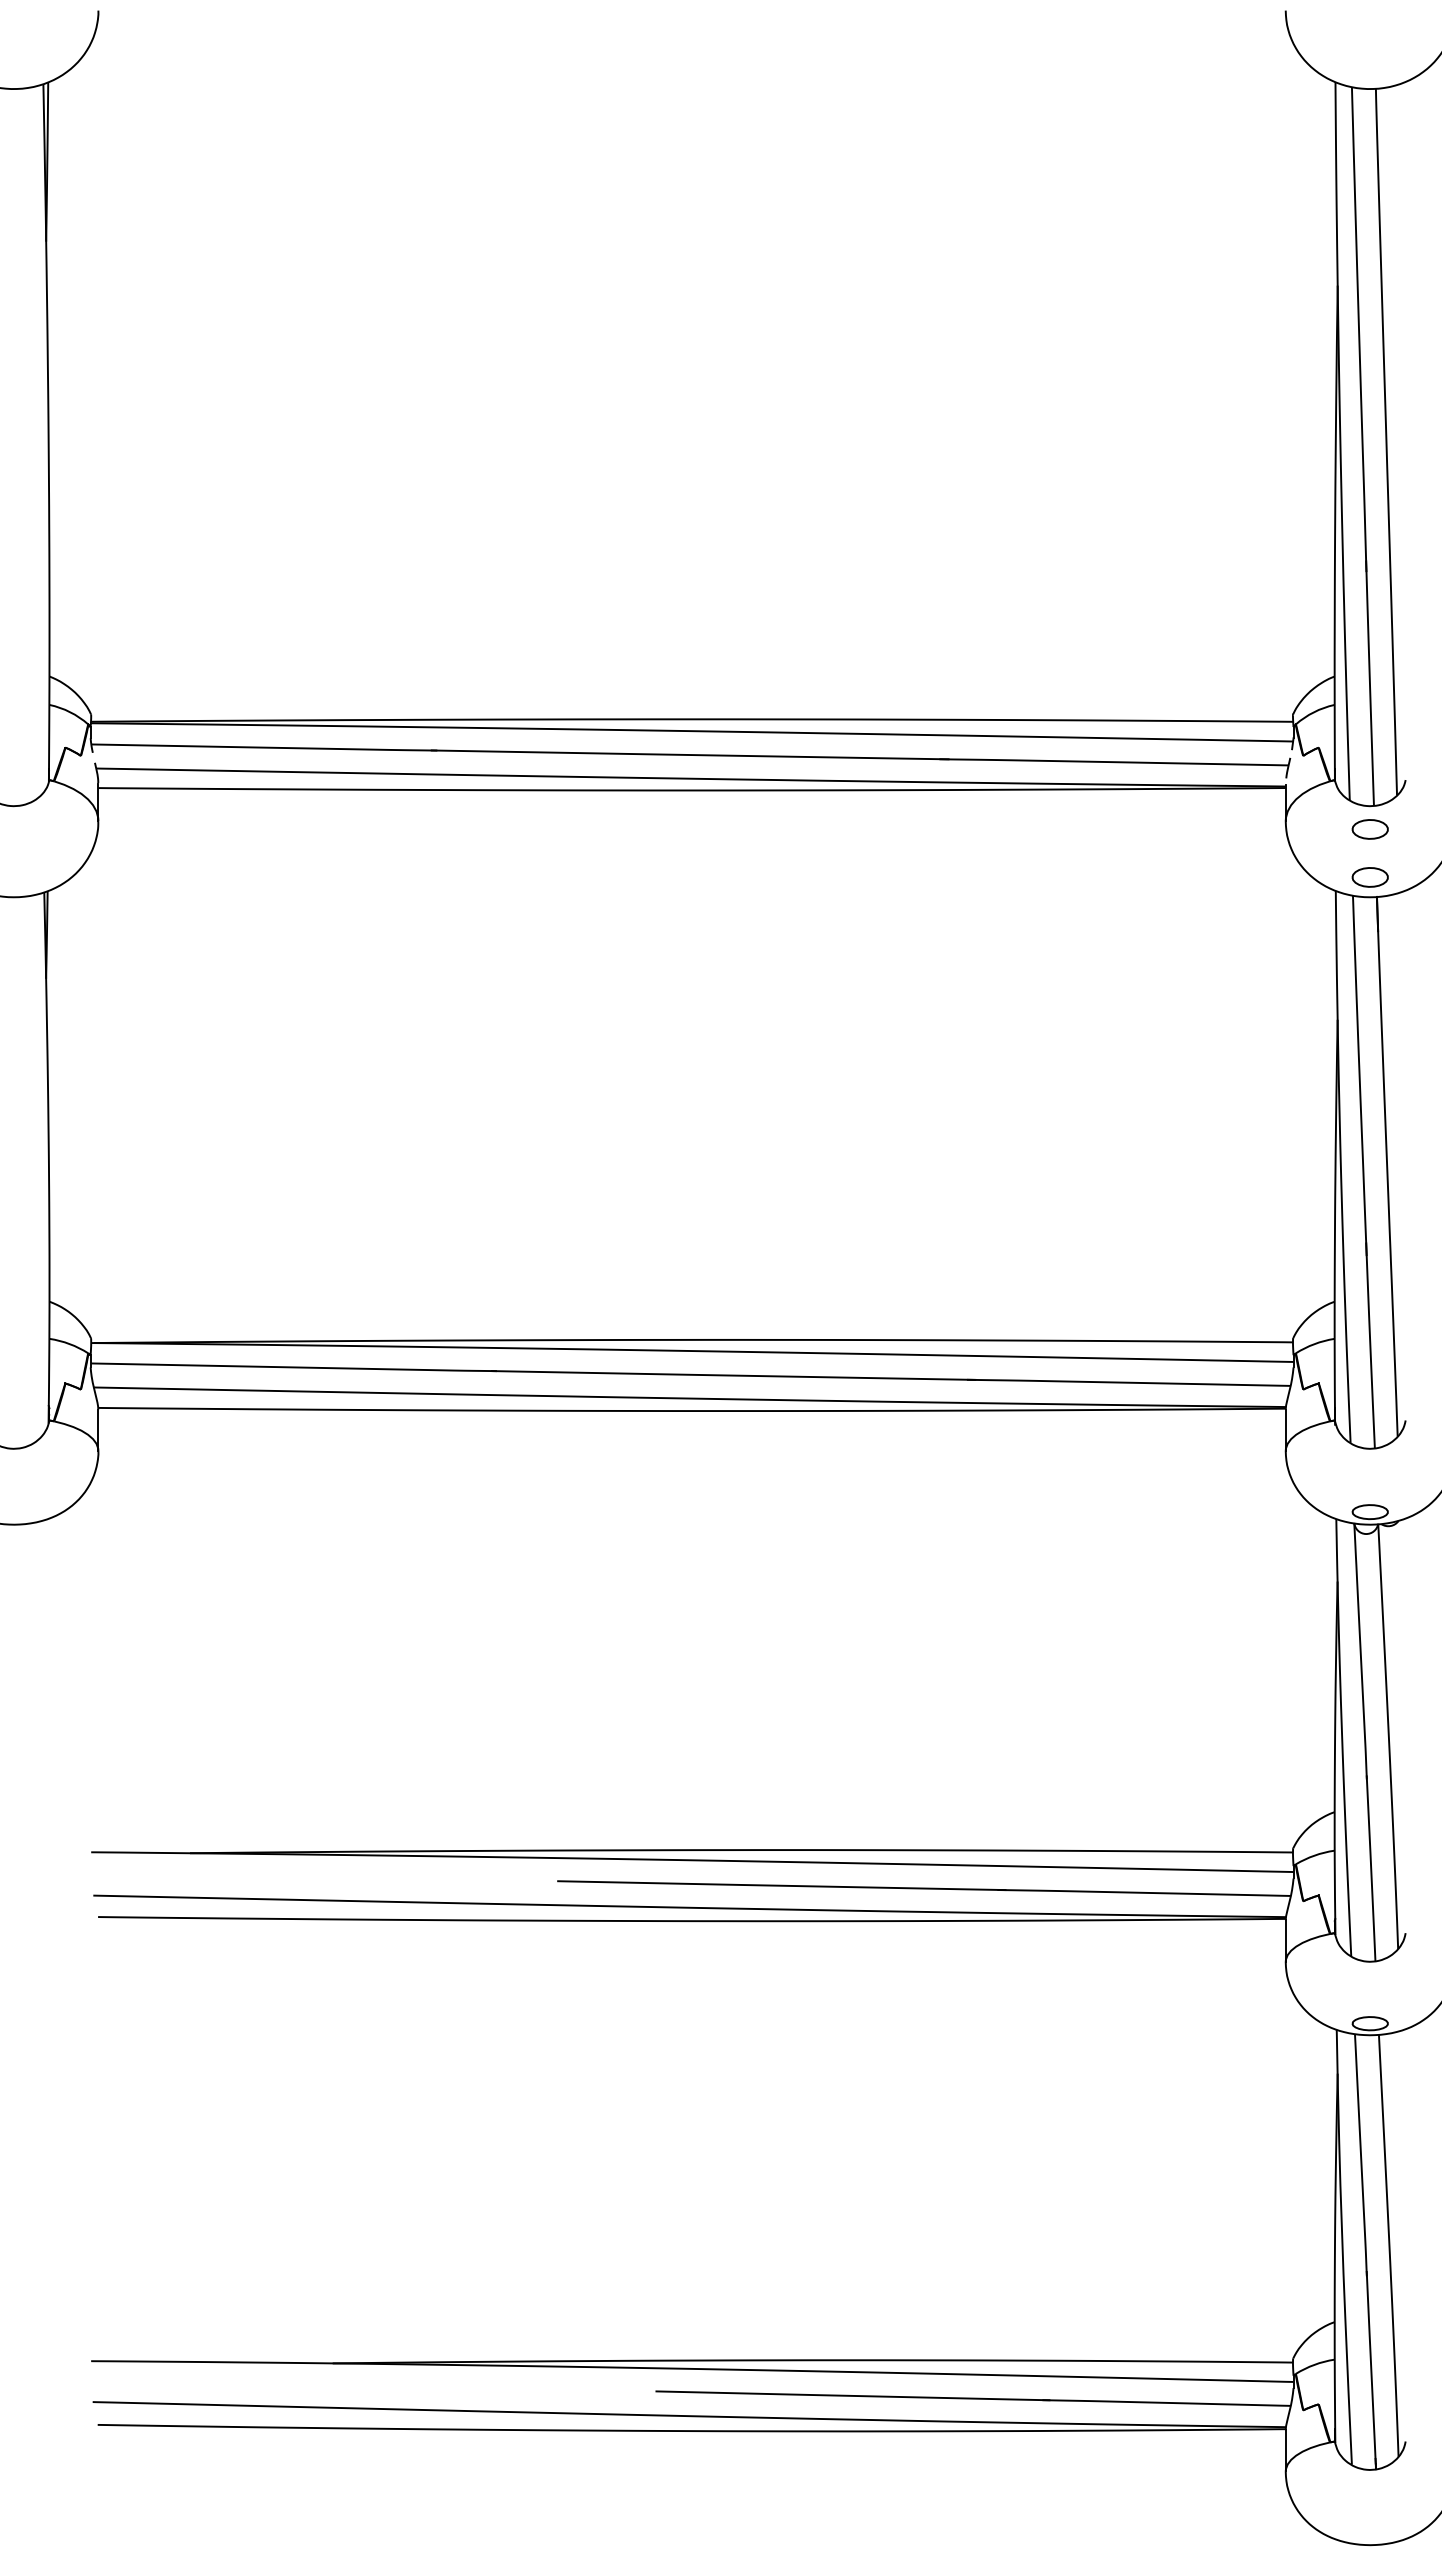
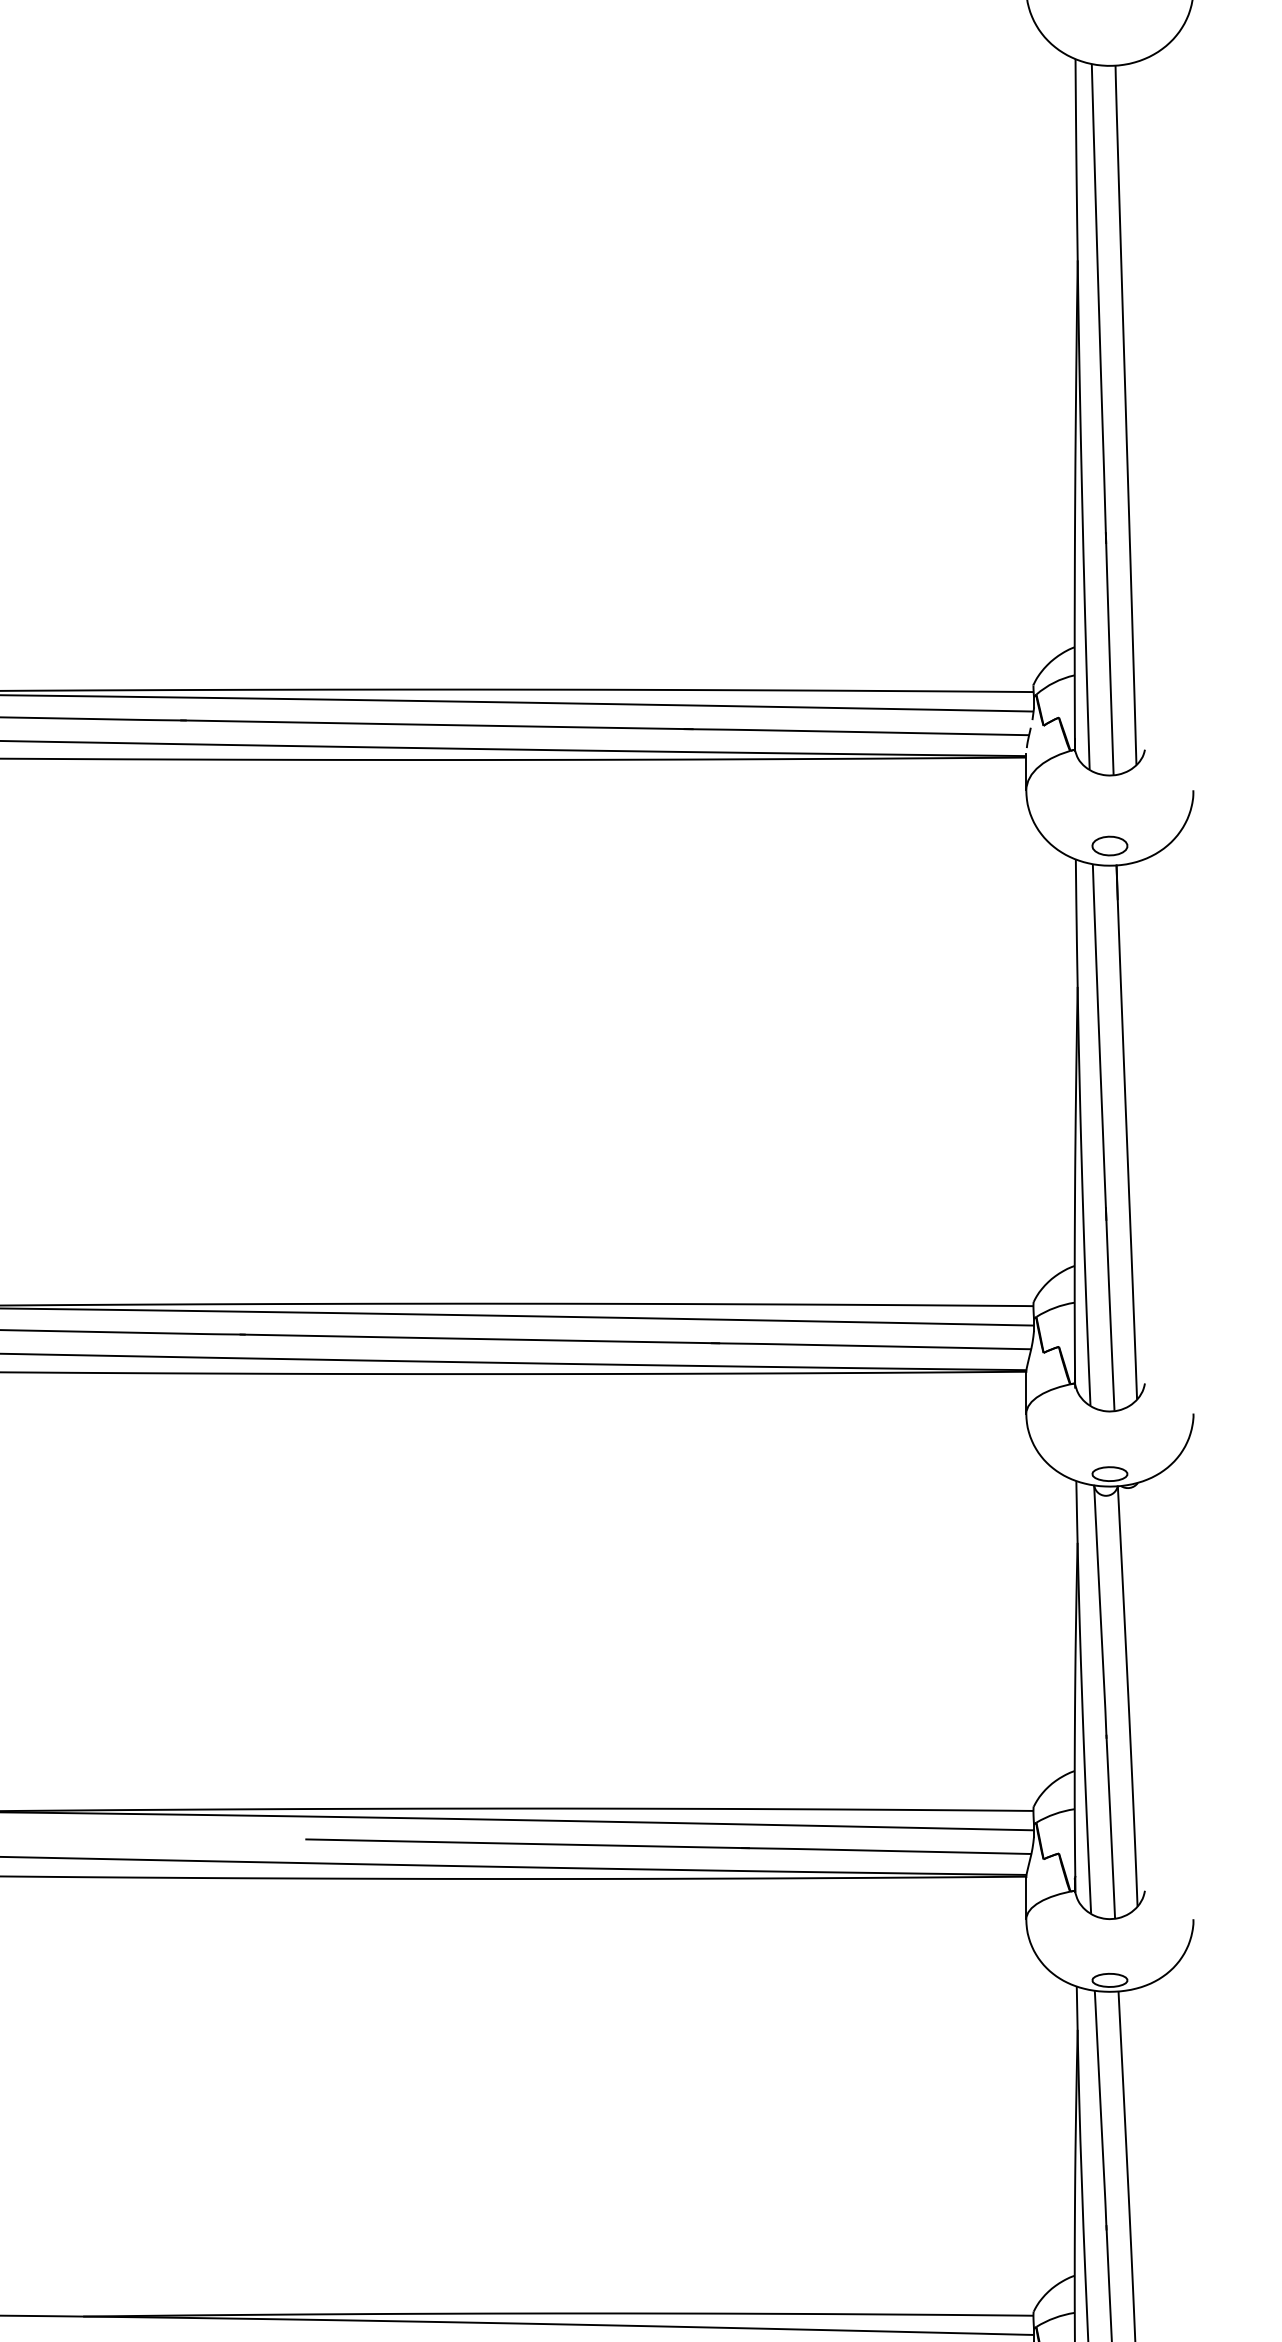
part: (1369, 829) -> (1109, 798), removed

